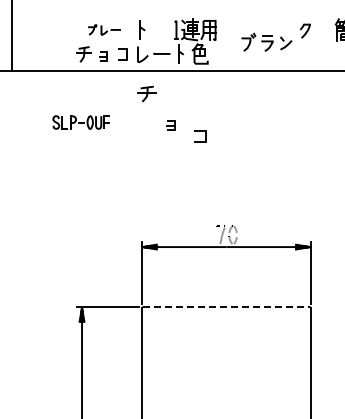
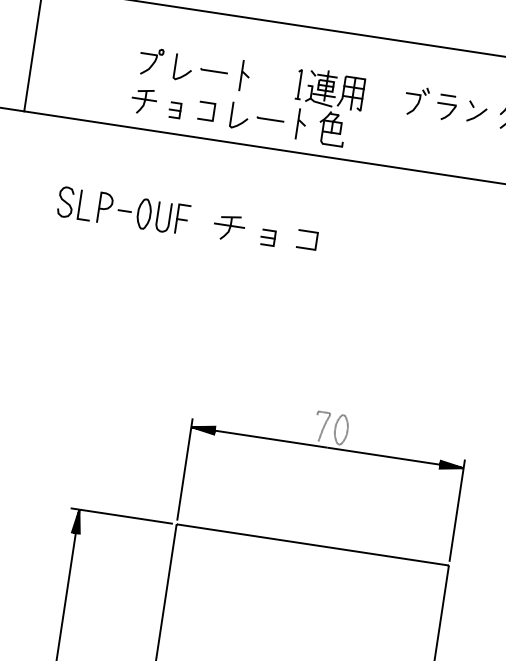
part: (104, 29) -> (183, 66), size x1.67
part: (266, 41) -> (445, 104), moved
part: (146, 93) -> (228, 226), moved
part: (80, 122) -> (122, 210), size x1.43
line: (200, 131) -> (308, 232), moved
line: (226, 307) -> (312, 545), dashed -> solid

